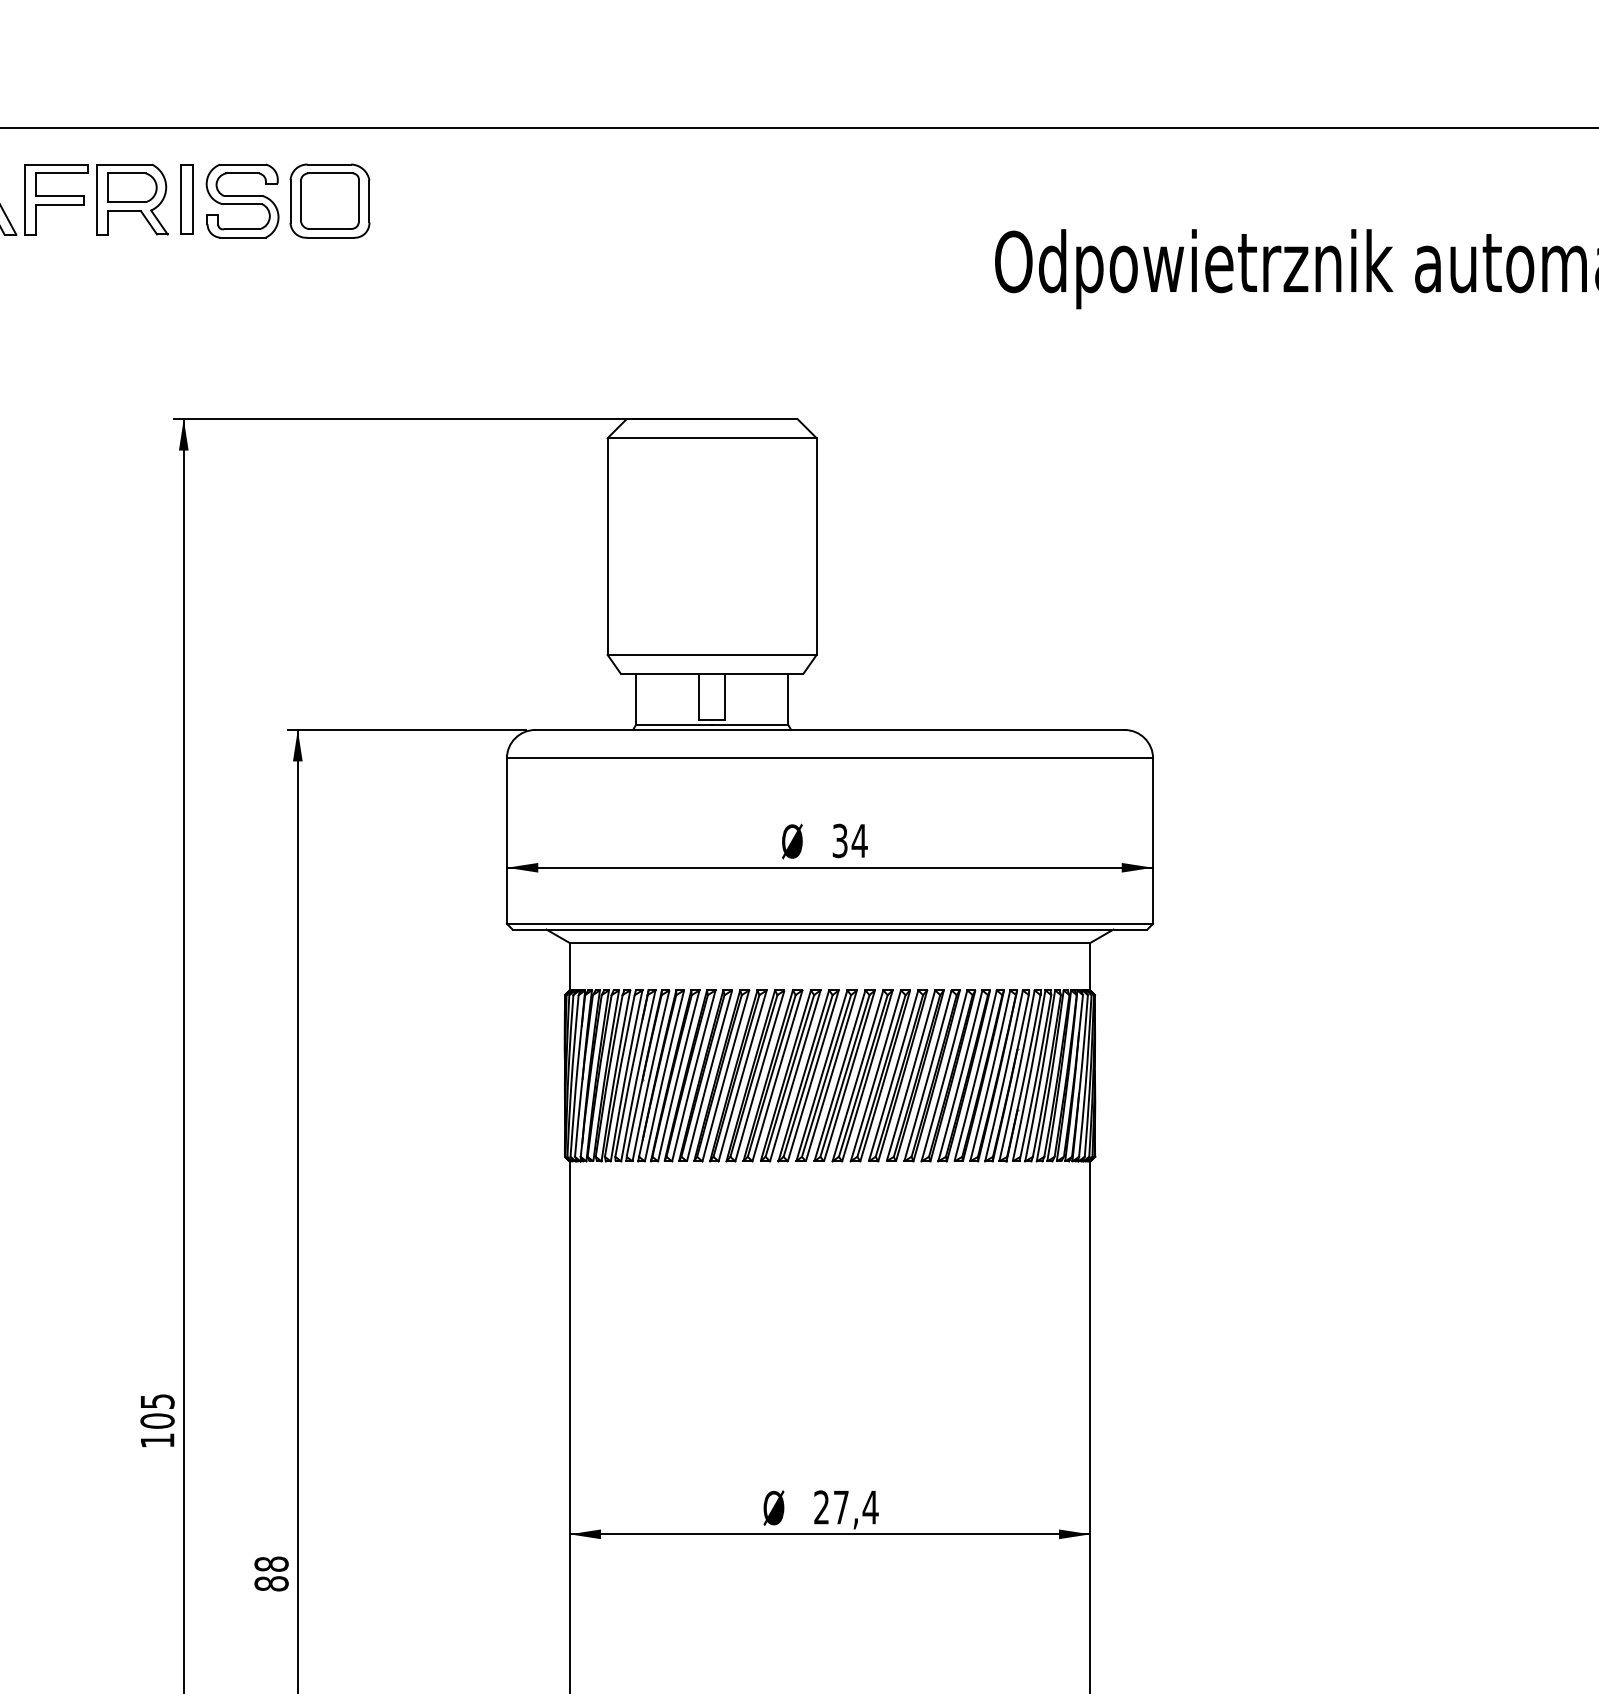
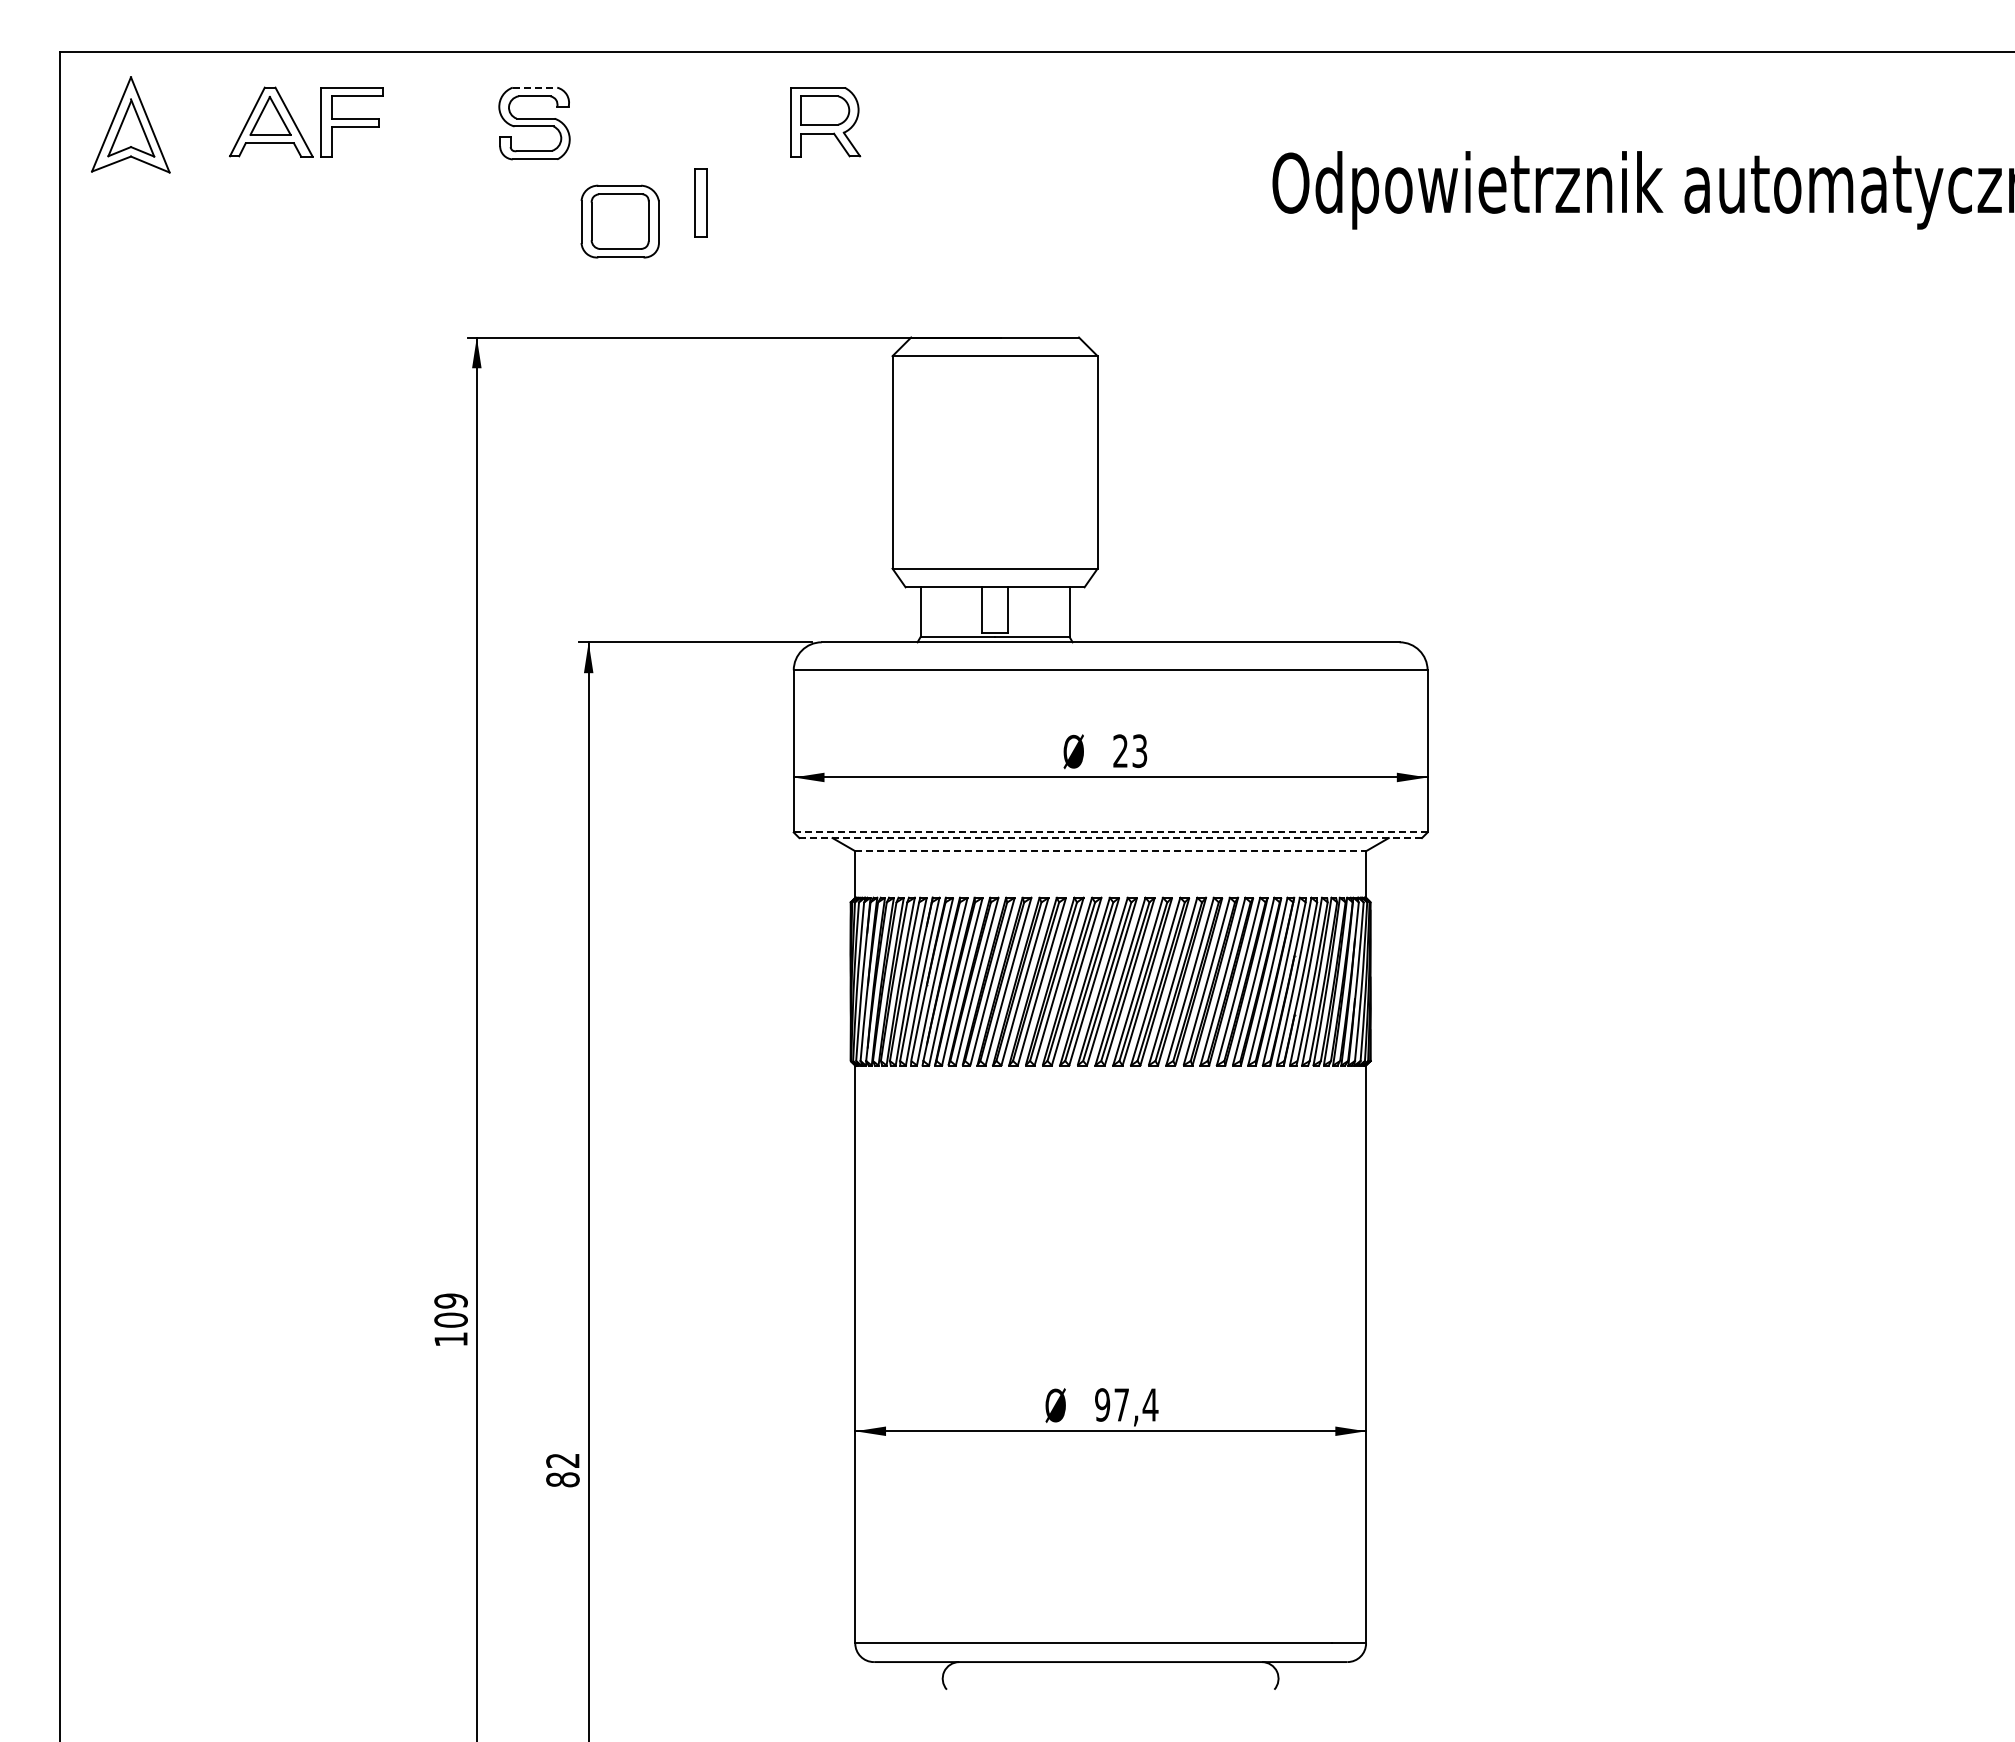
line: (243, 164) -> (535, 87), solid -> dashed
part: (186, 199) -> (700, 202), moved
part: (132, 200) -> (825, 122), moved
part: (329, 201) -> (619, 221), moved
text: (850, 841) -> (1130, 751), 34 -> 23
line: (829, 923) -> (1110, 832), solid -> dashed
line: (830, 929) -> (1111, 838), solid -> dashed
line: (830, 943) -> (1111, 851), solid -> dashed
text: (156, 1400) -> (450, 1300), 105 -> 109
text: (821, 1507) -> (1102, 1404), 27,4 -> 97,4
text: (271, 1564) -> (562, 1460), 88 -> 82

